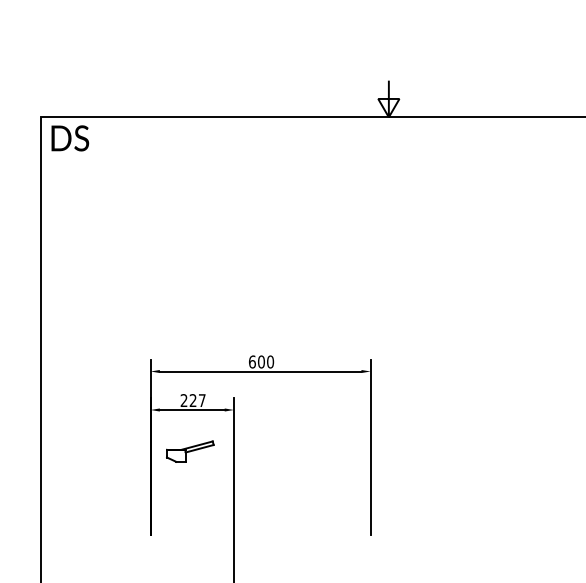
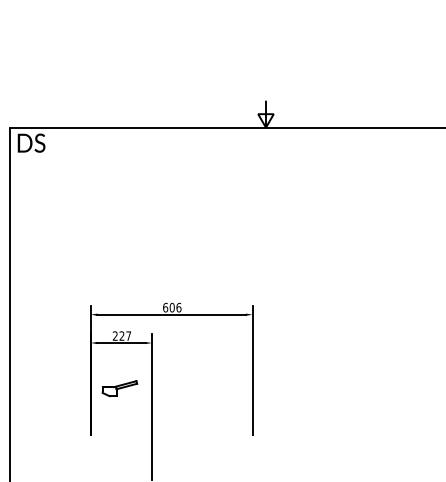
text: (269, 361) -> (178, 307), 600 -> 606
part: (189, 451) -> (119, 388), moved

